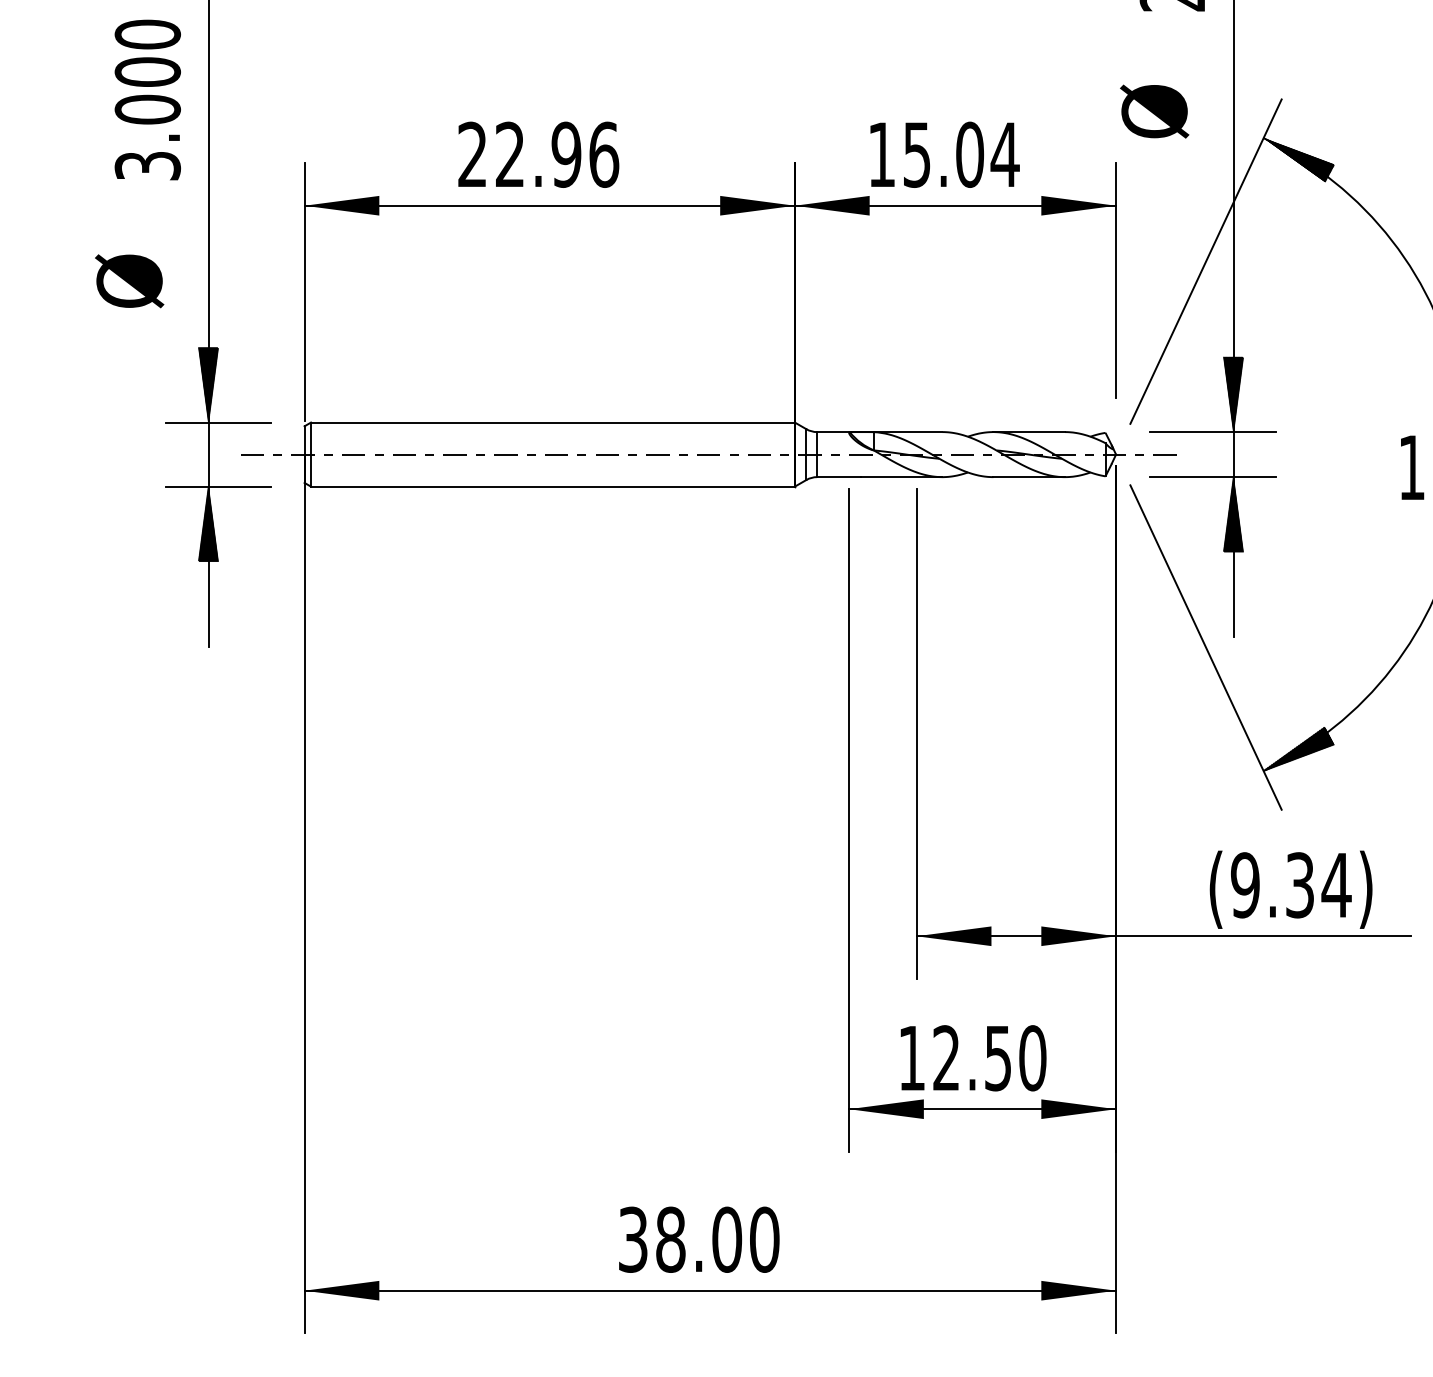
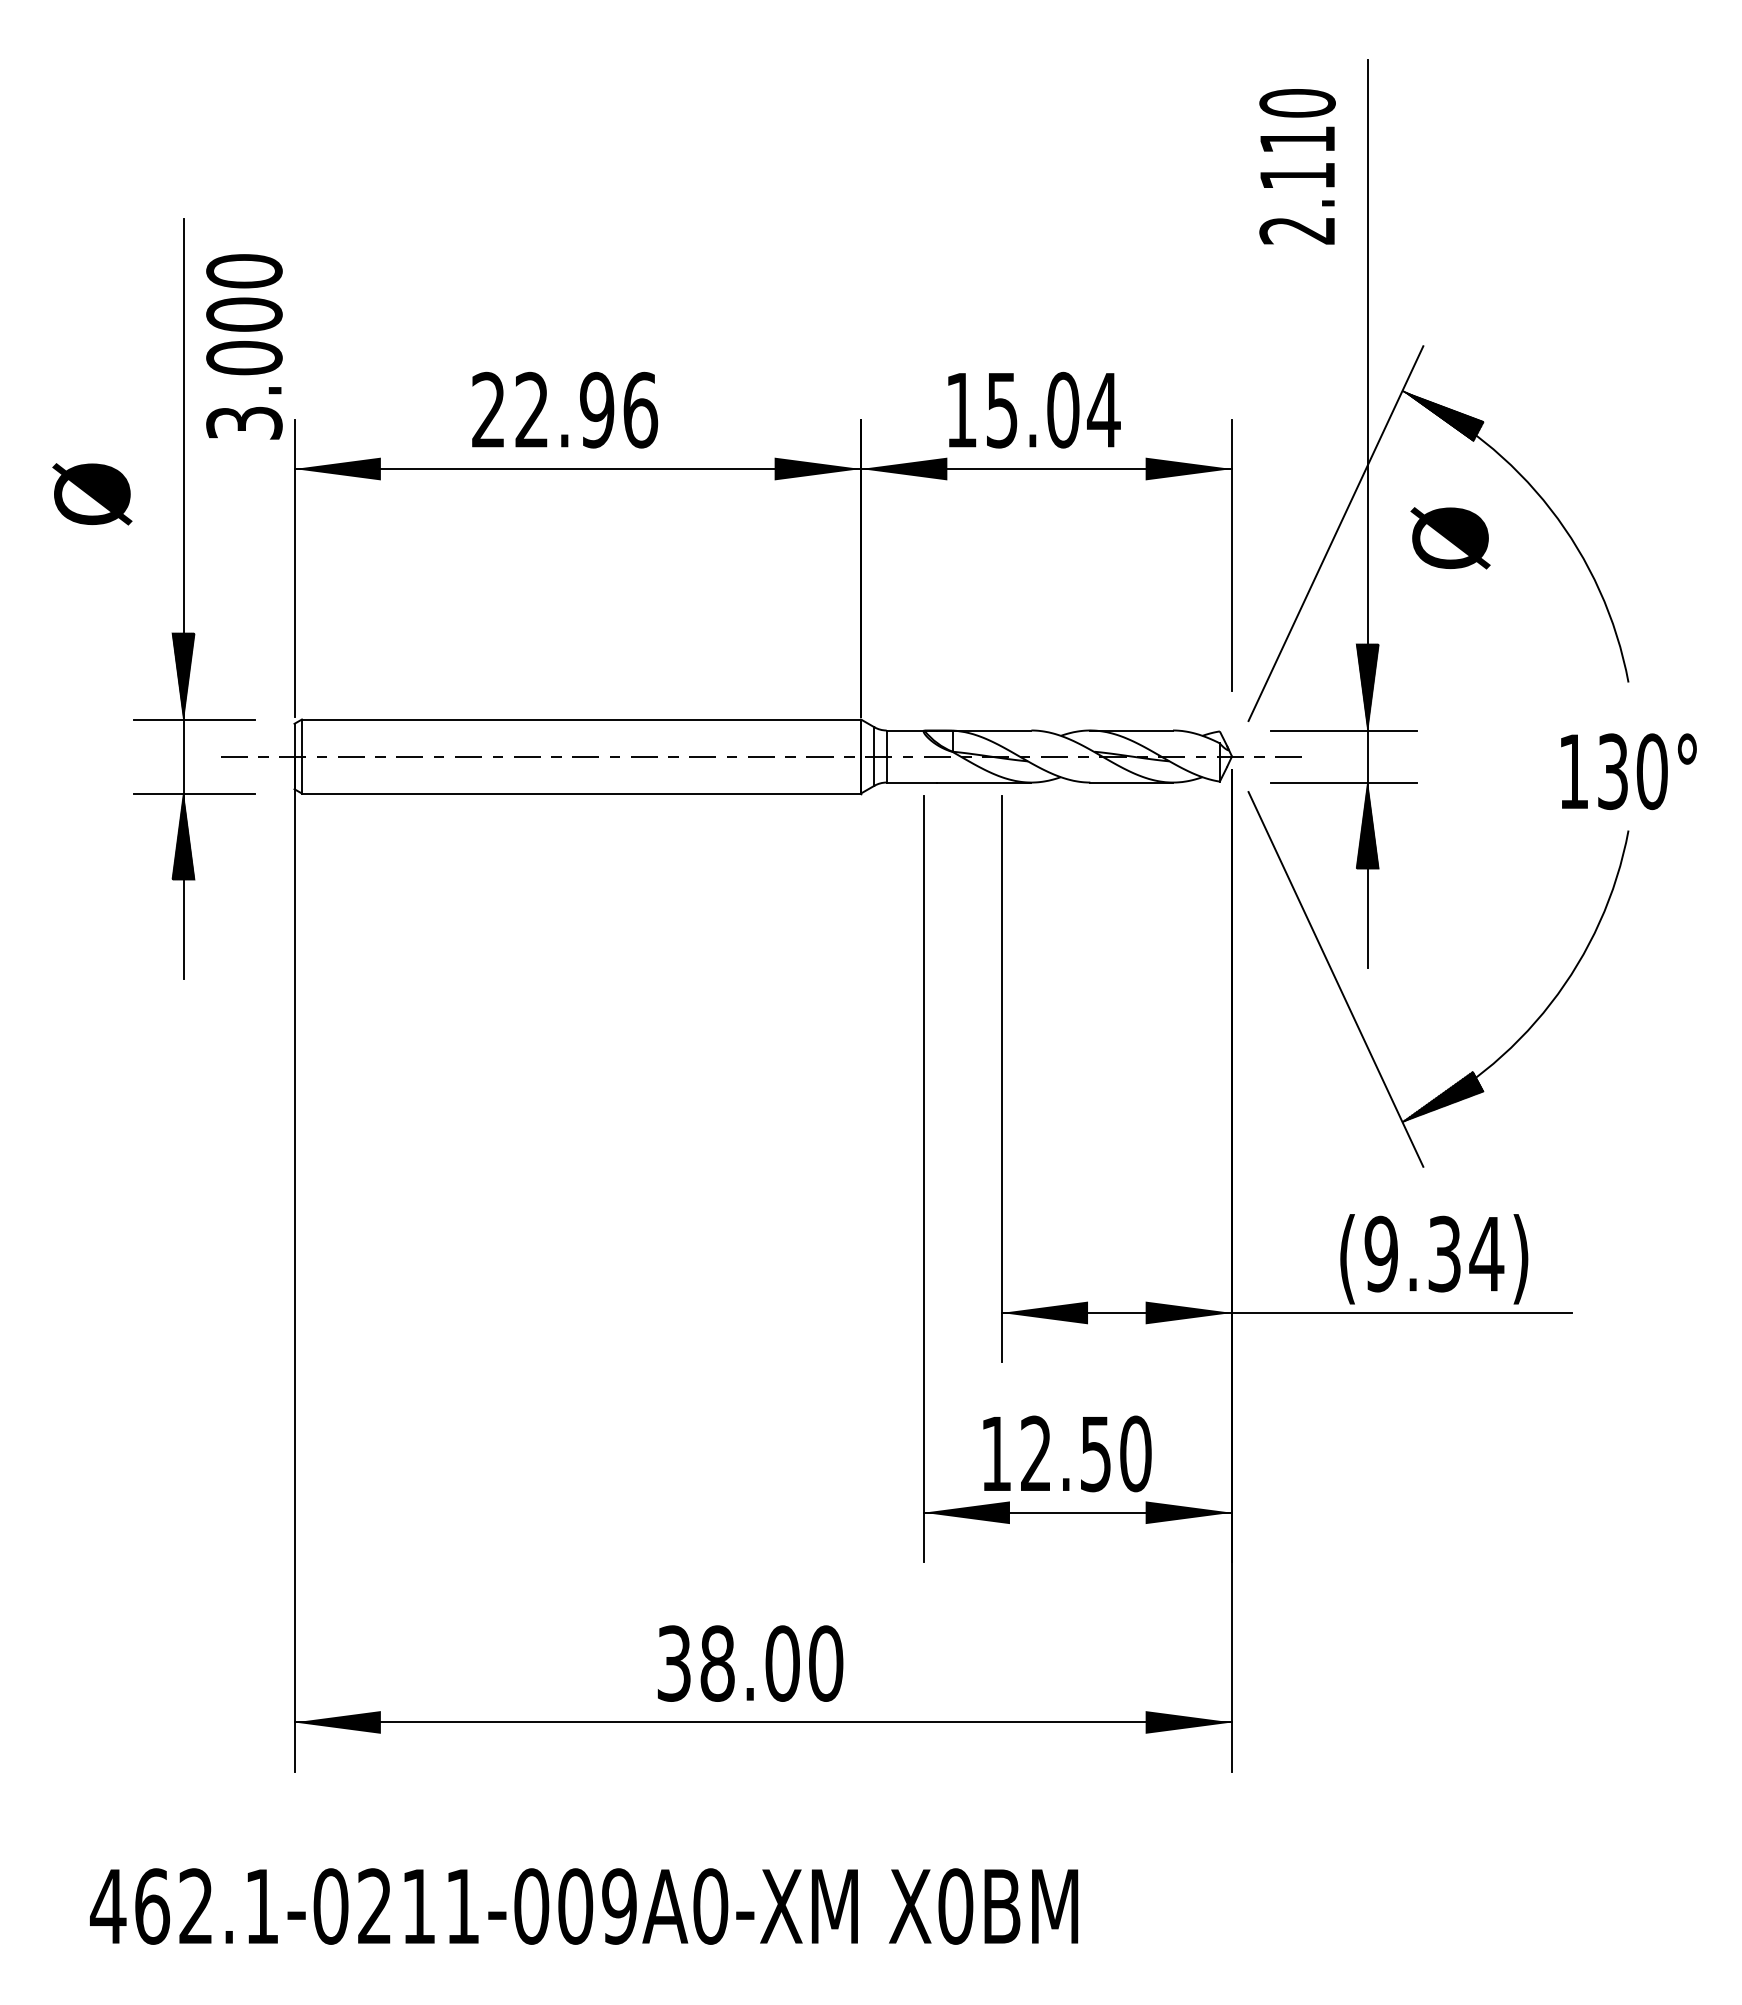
text: (147, 99) -> (244, 346), moved
text: (1154, 111) -> (1450, 538), moved
text: (129, 281) -> (92, 494), moved

